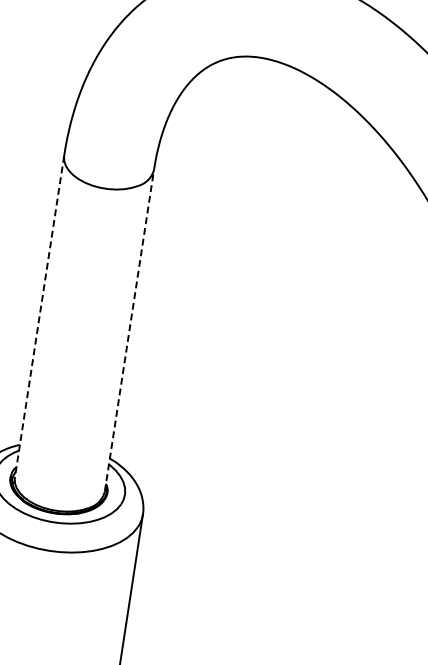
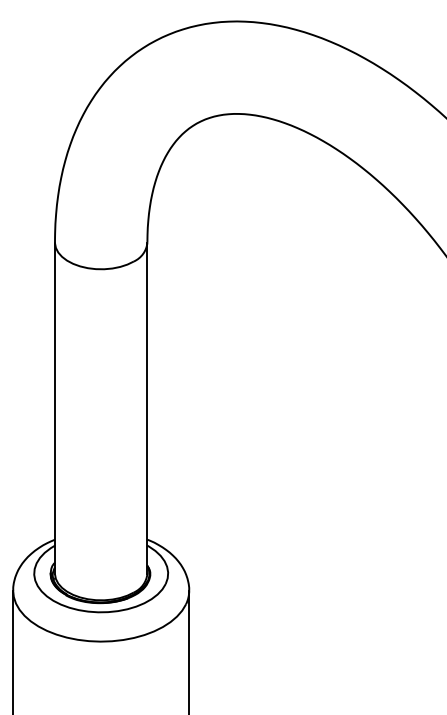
line: (39, 317) -> (54, 408), dashed -> solid
line: (129, 330) -> (147, 408), dashed -> solid

